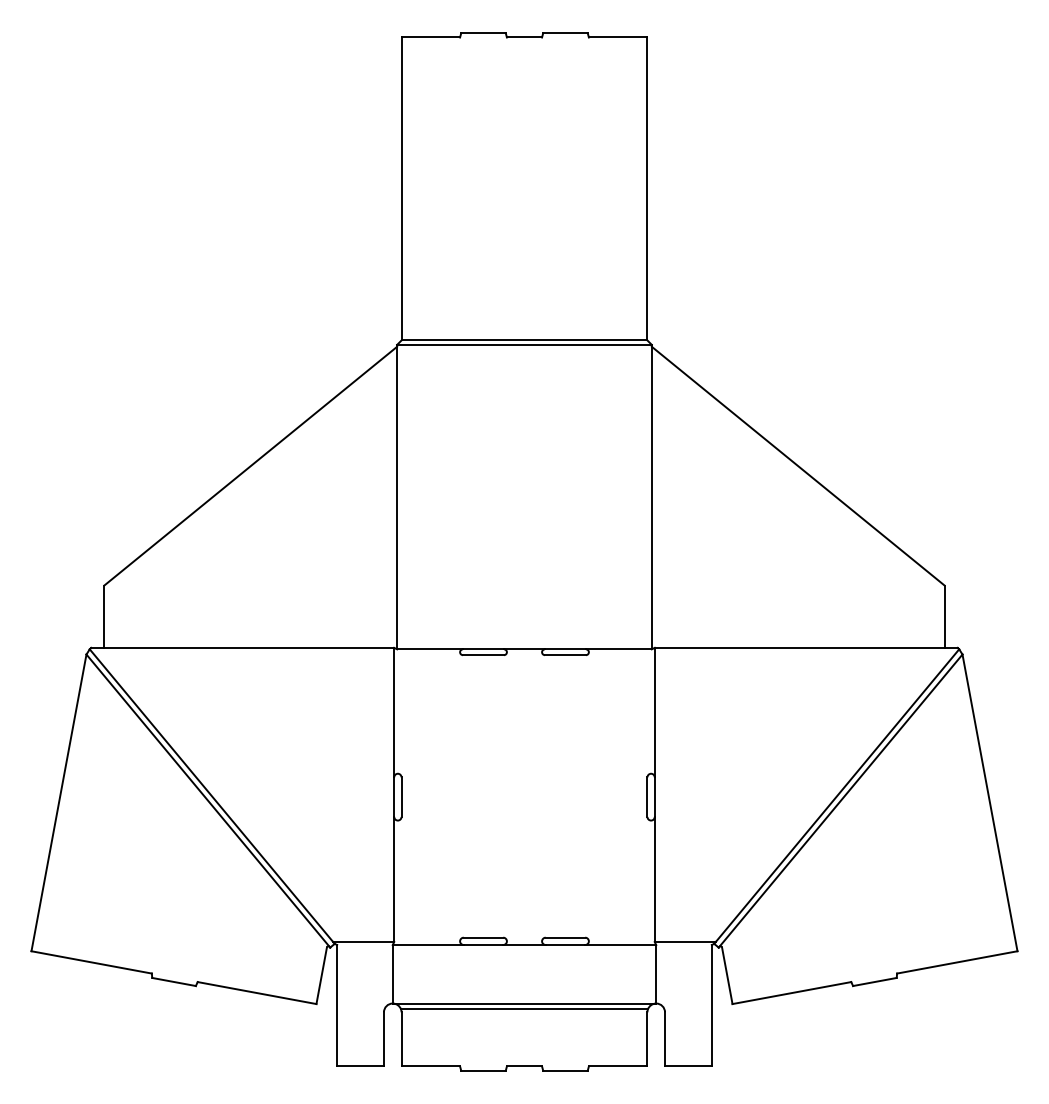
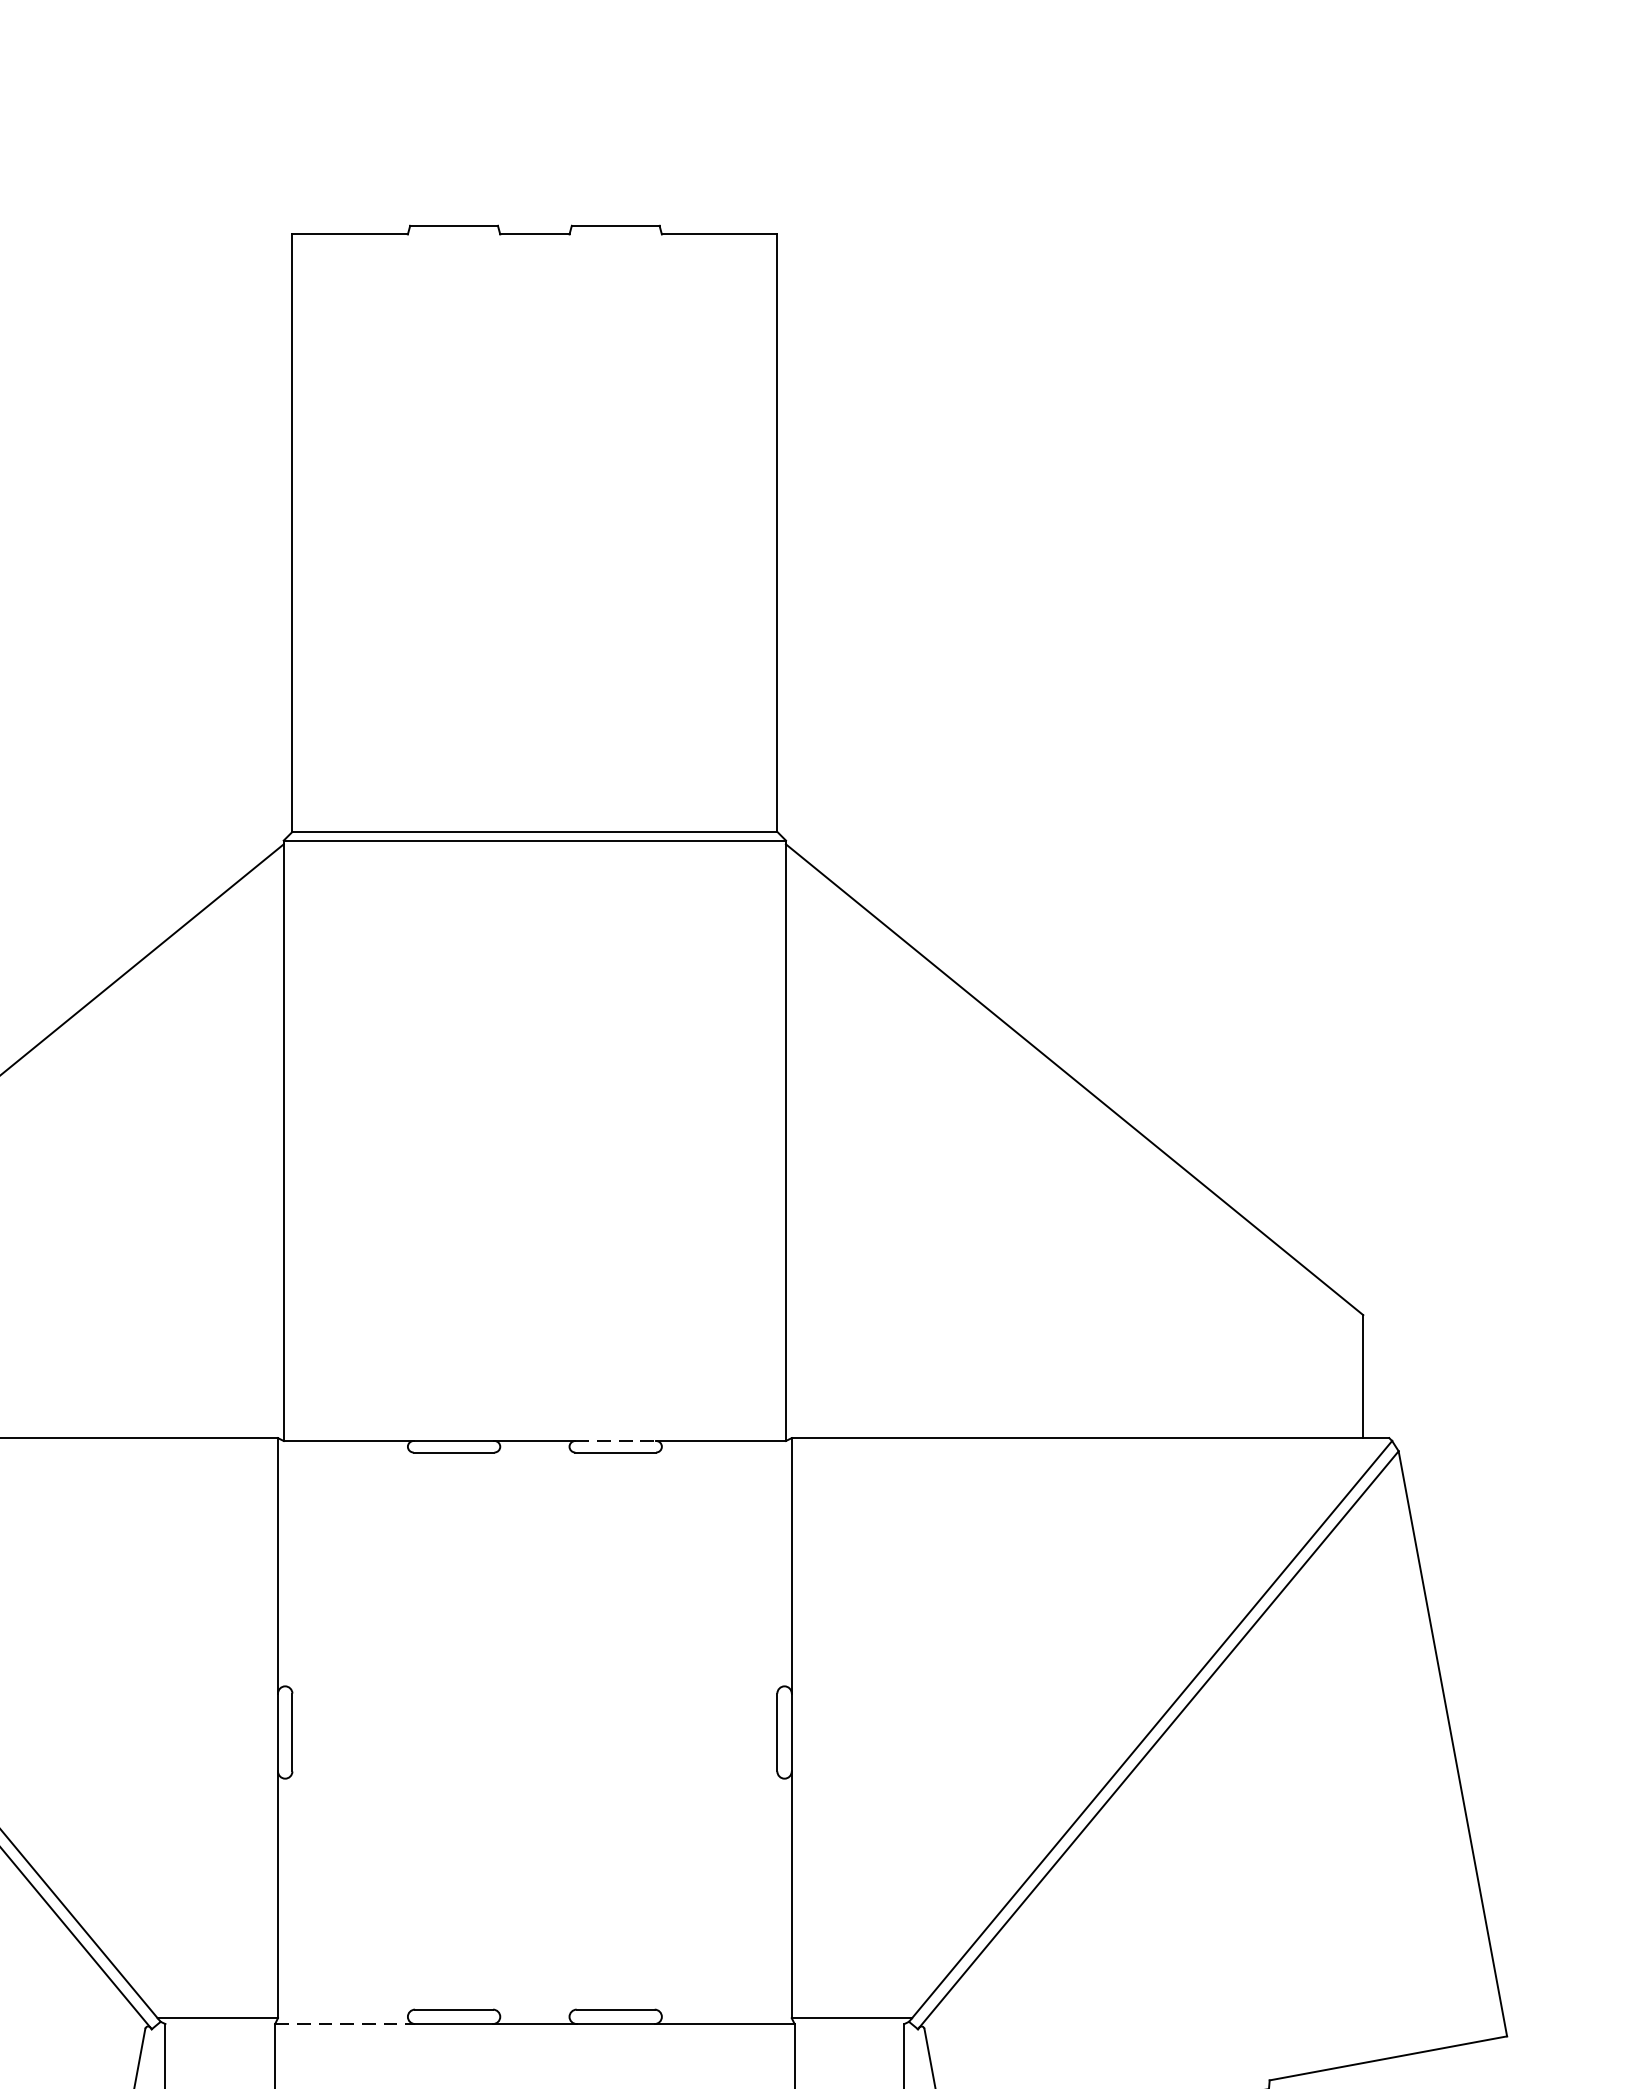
line: (565, 649) -> (615, 1441), solid -> dashed
line: (428, 945) -> (345, 2025), solid -> dashed

